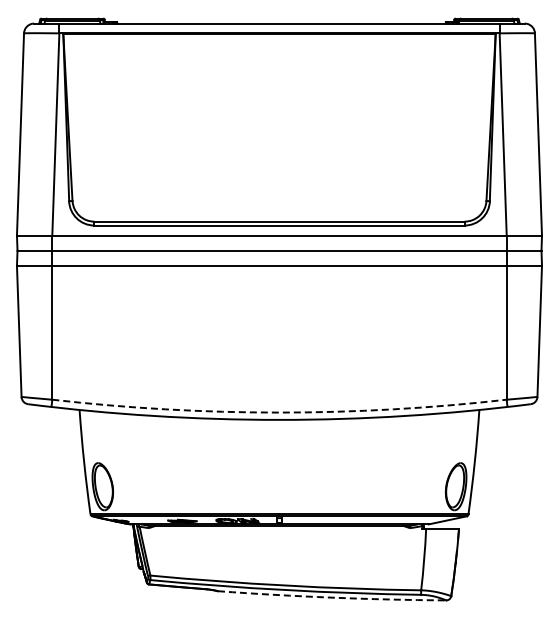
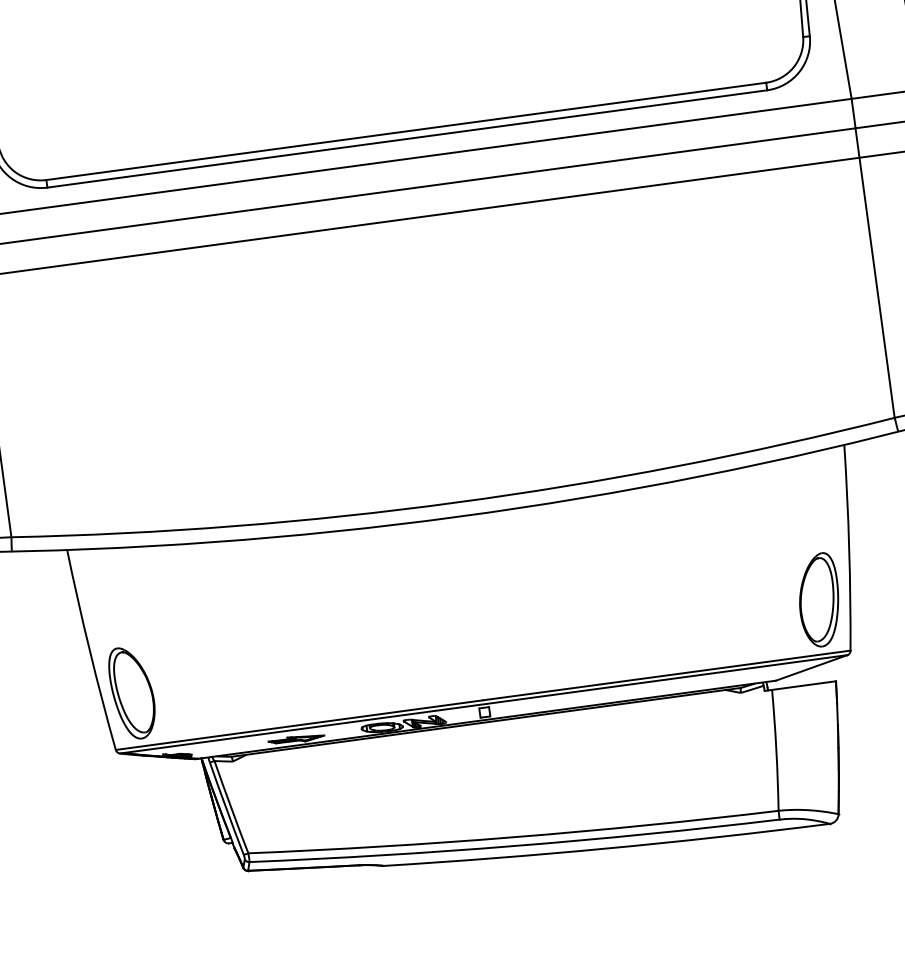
arc: (279, 412) -> (456, 502), dashed -> solid
arc: (332, 597) -> (608, 848), dashed -> solid

